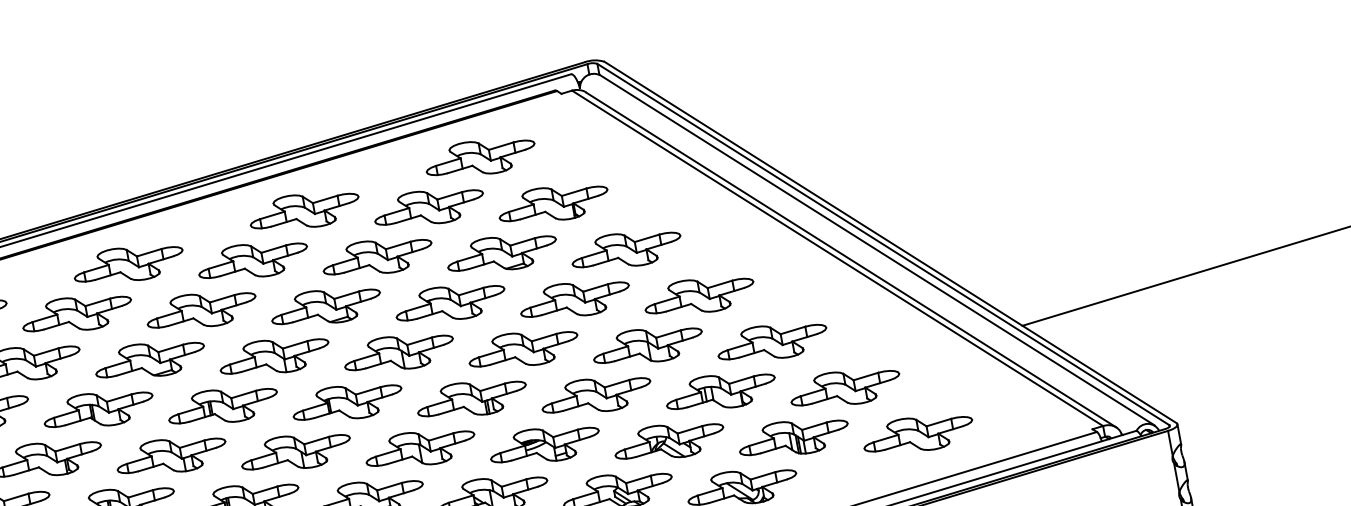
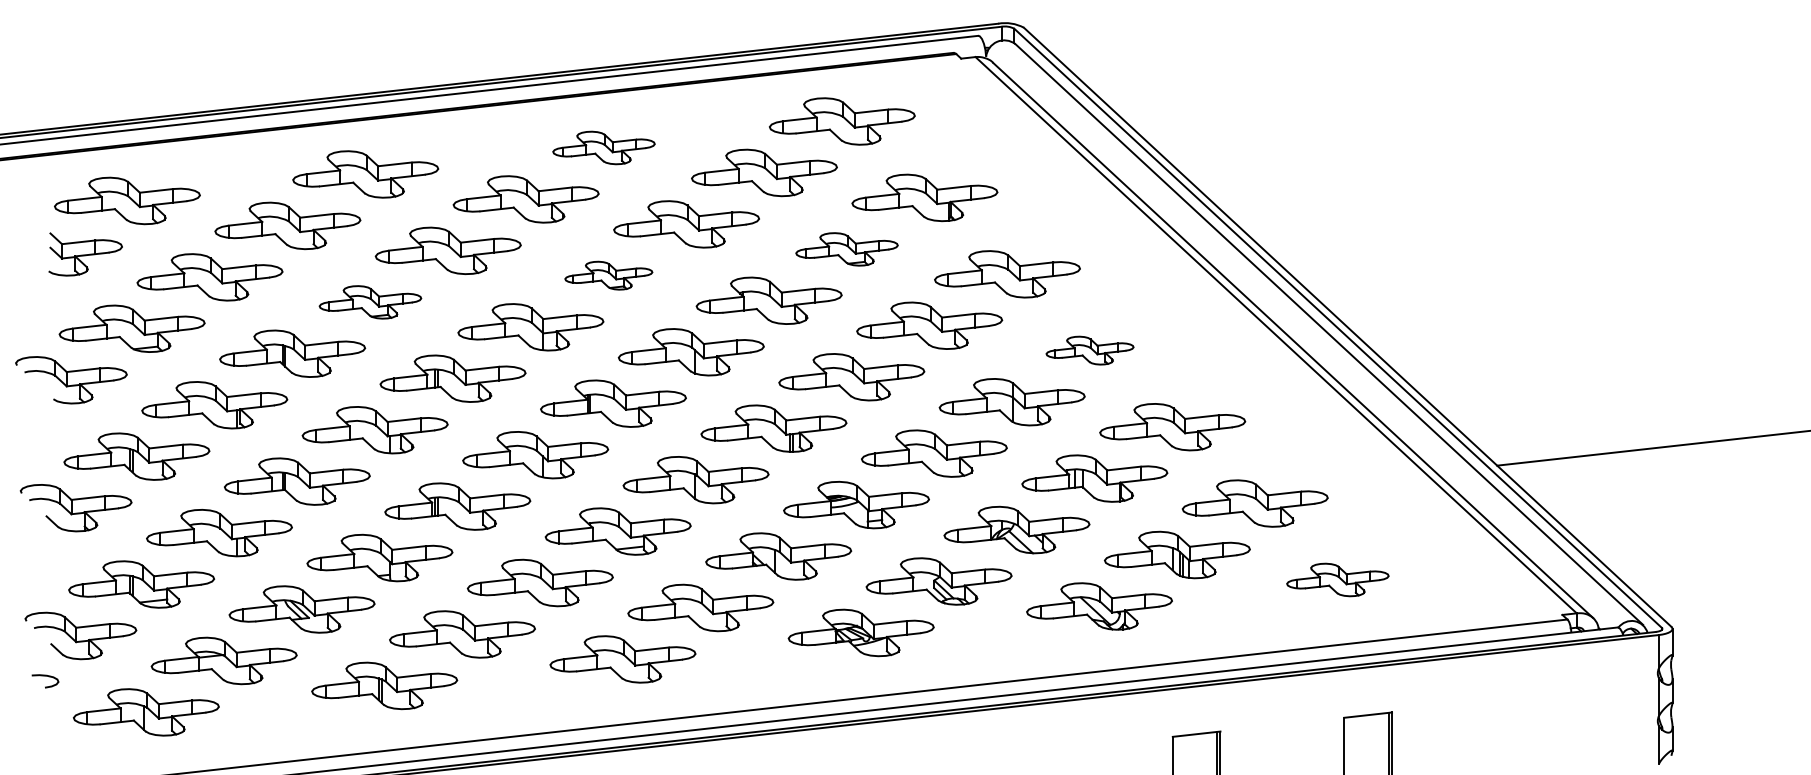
part: (304, 210) -> (603, 147), size x0.7
part: (501, 253) -> (846, 249), size x0.7
part: (698, 295) -> (1089, 350), size x0.6
part: (325, 306) -> (608, 275), size x0.6
part: (150, 360) -> (370, 302), size x0.7
part: (917, 433) -> (1337, 579), size x0.7

